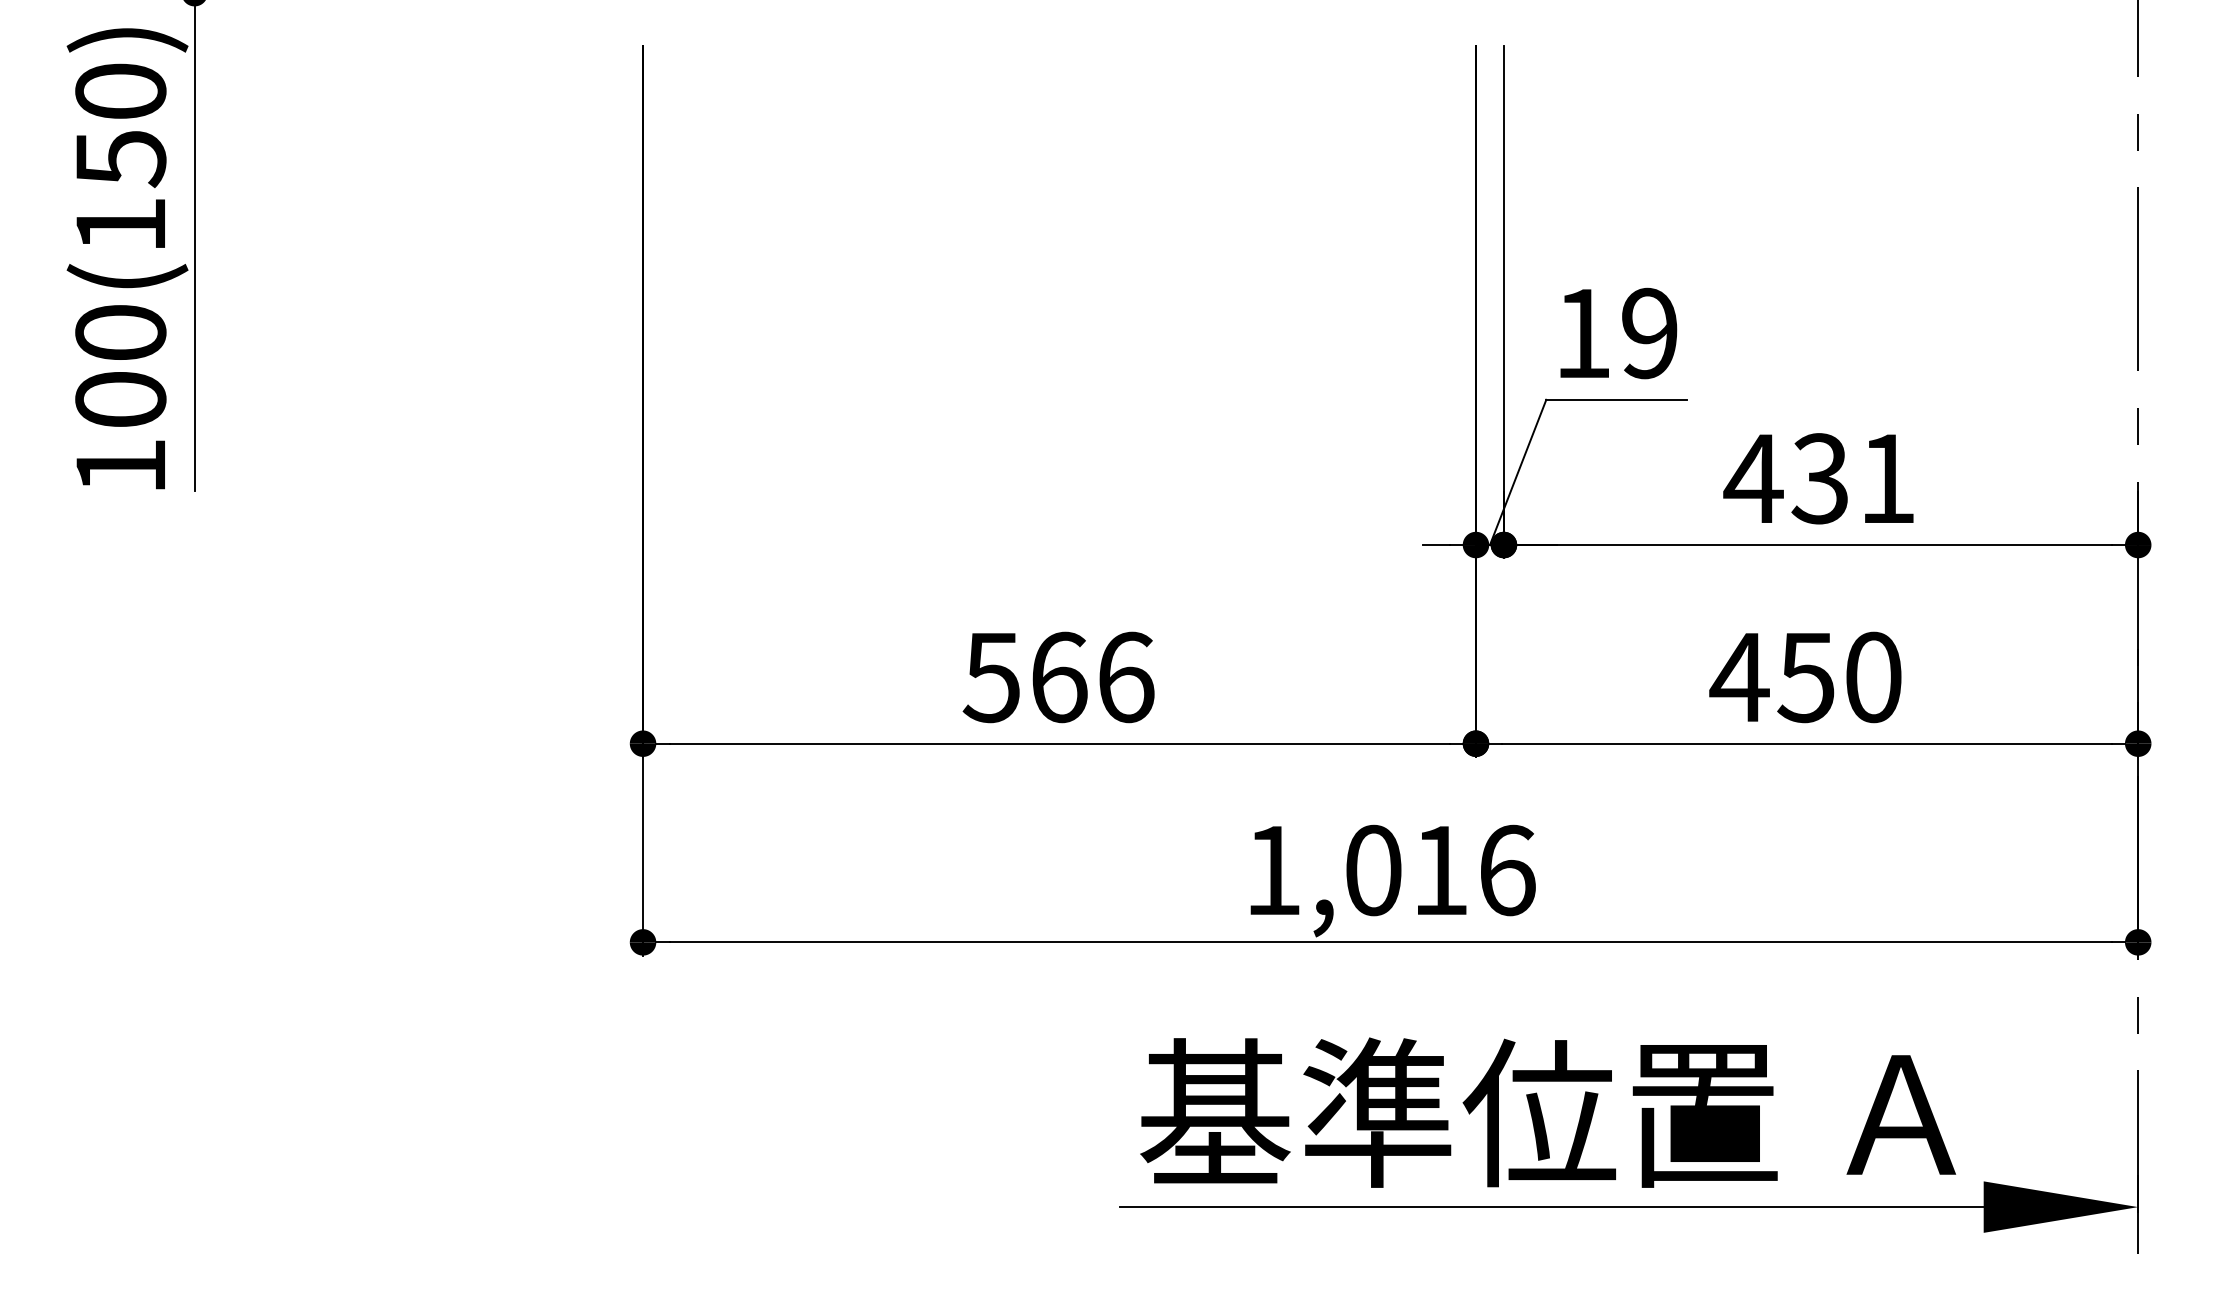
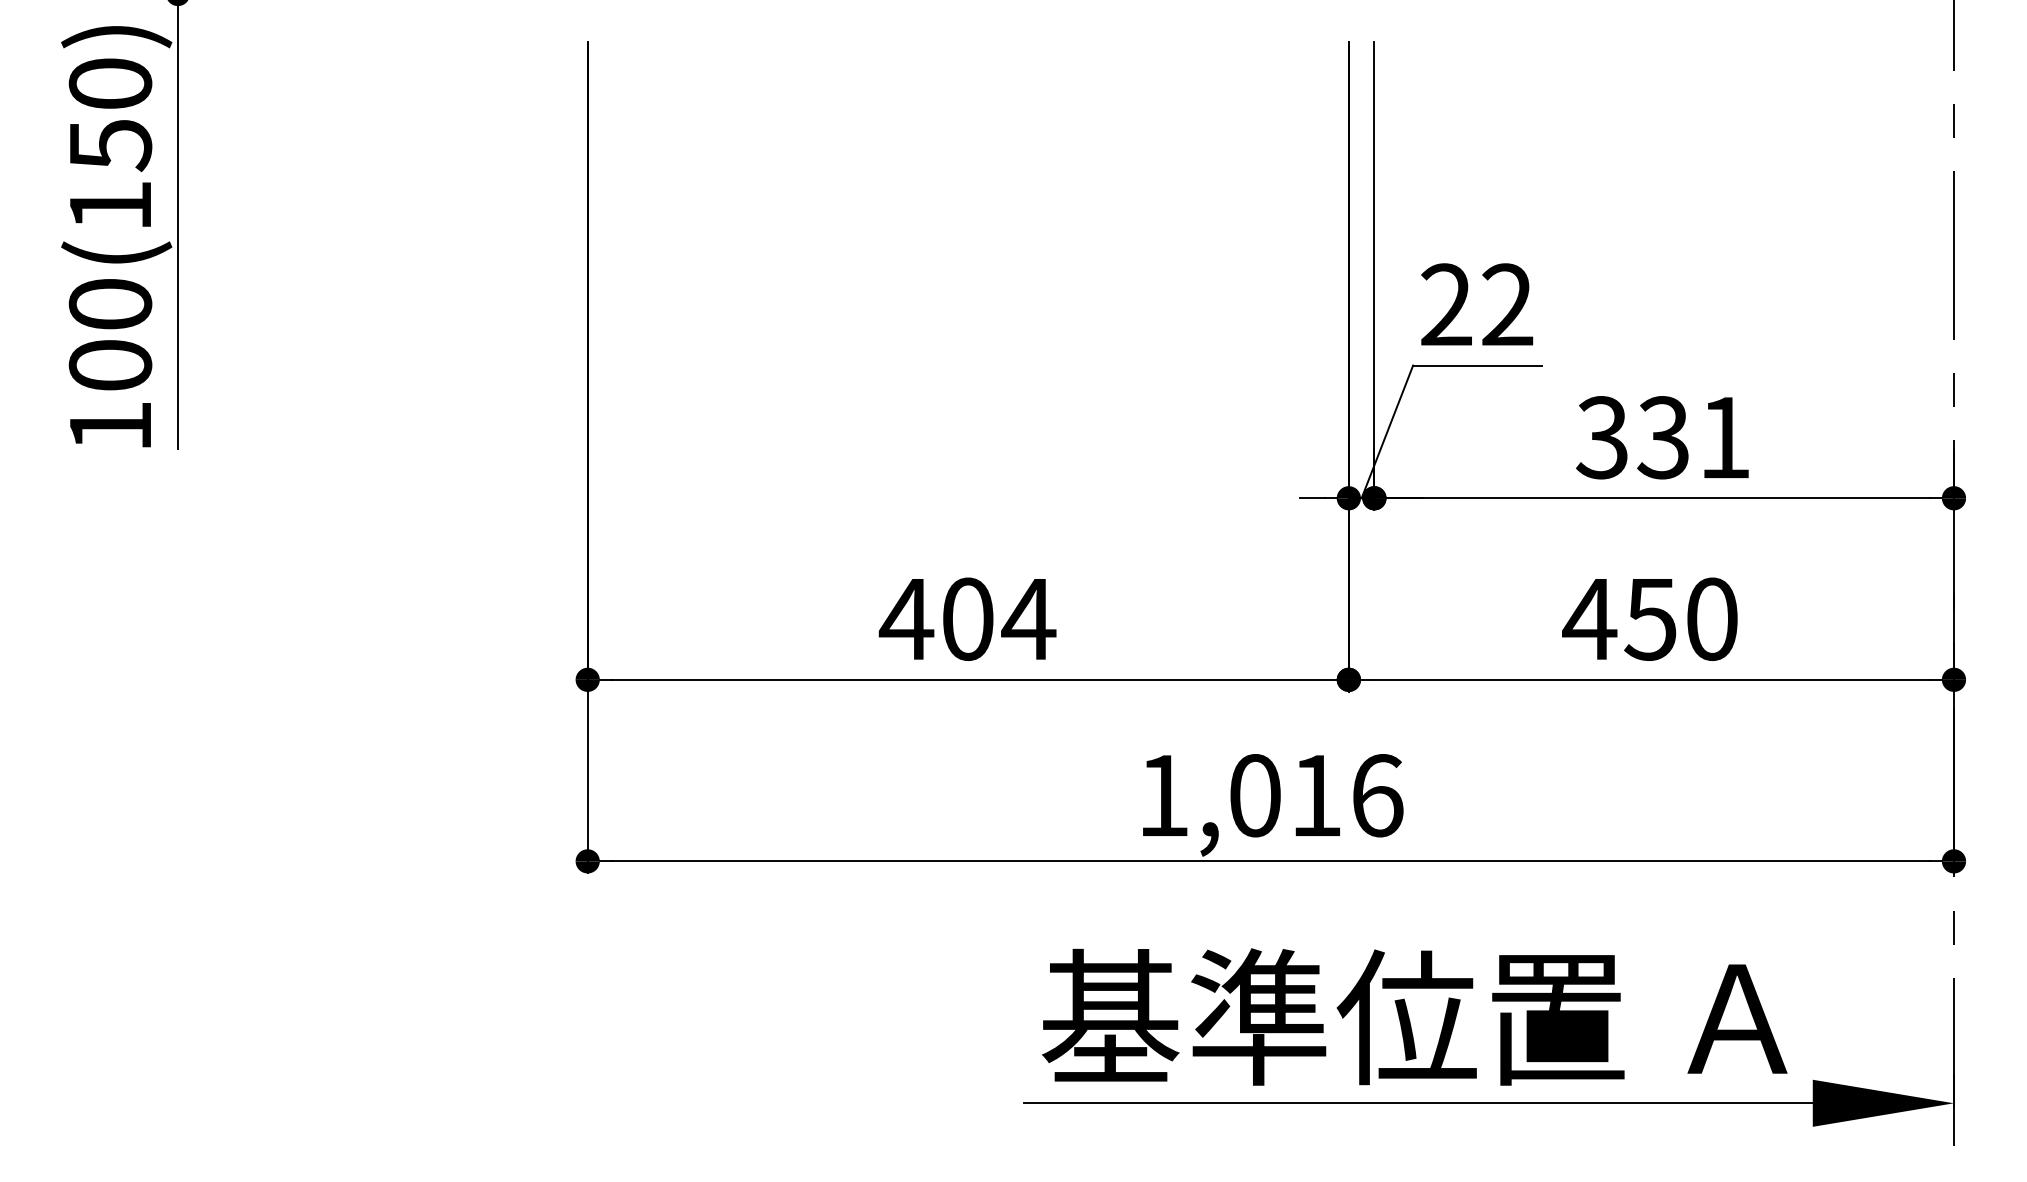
text: (1616, 333) -> (1477, 304), 19 -> 22
text: (1753, 478) -> (1602, 437), 431 -> 331
text: (1058, 677) -> (967, 619), 566 -> 404

